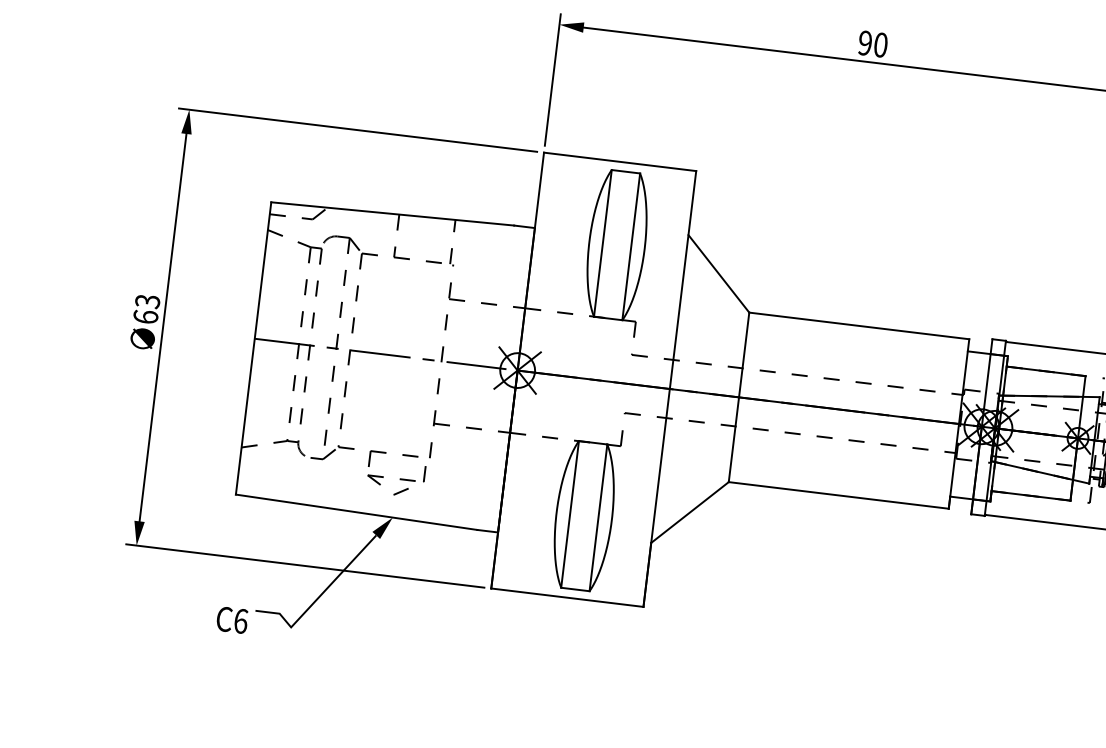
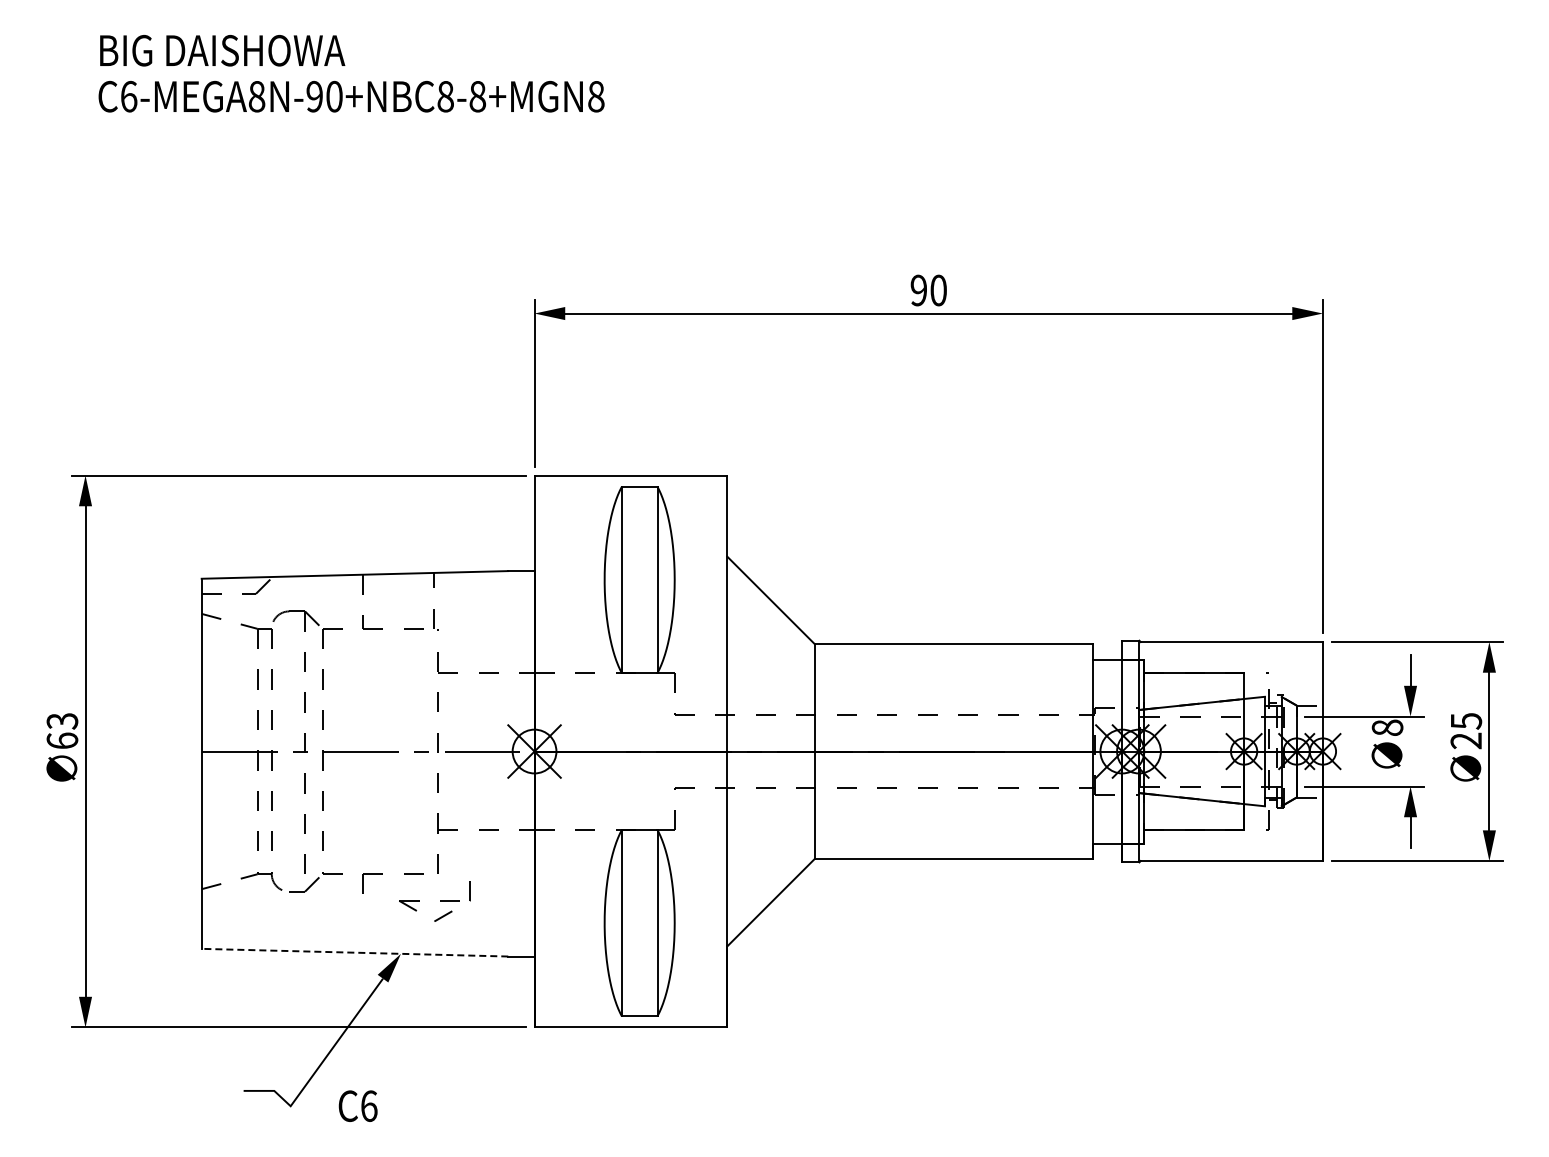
part: (395, 479) -> (434, 901), moved
line: (356, 512) -> (354, 952), solid -> dashed
text: (231, 619) -> (357, 1105), moved

